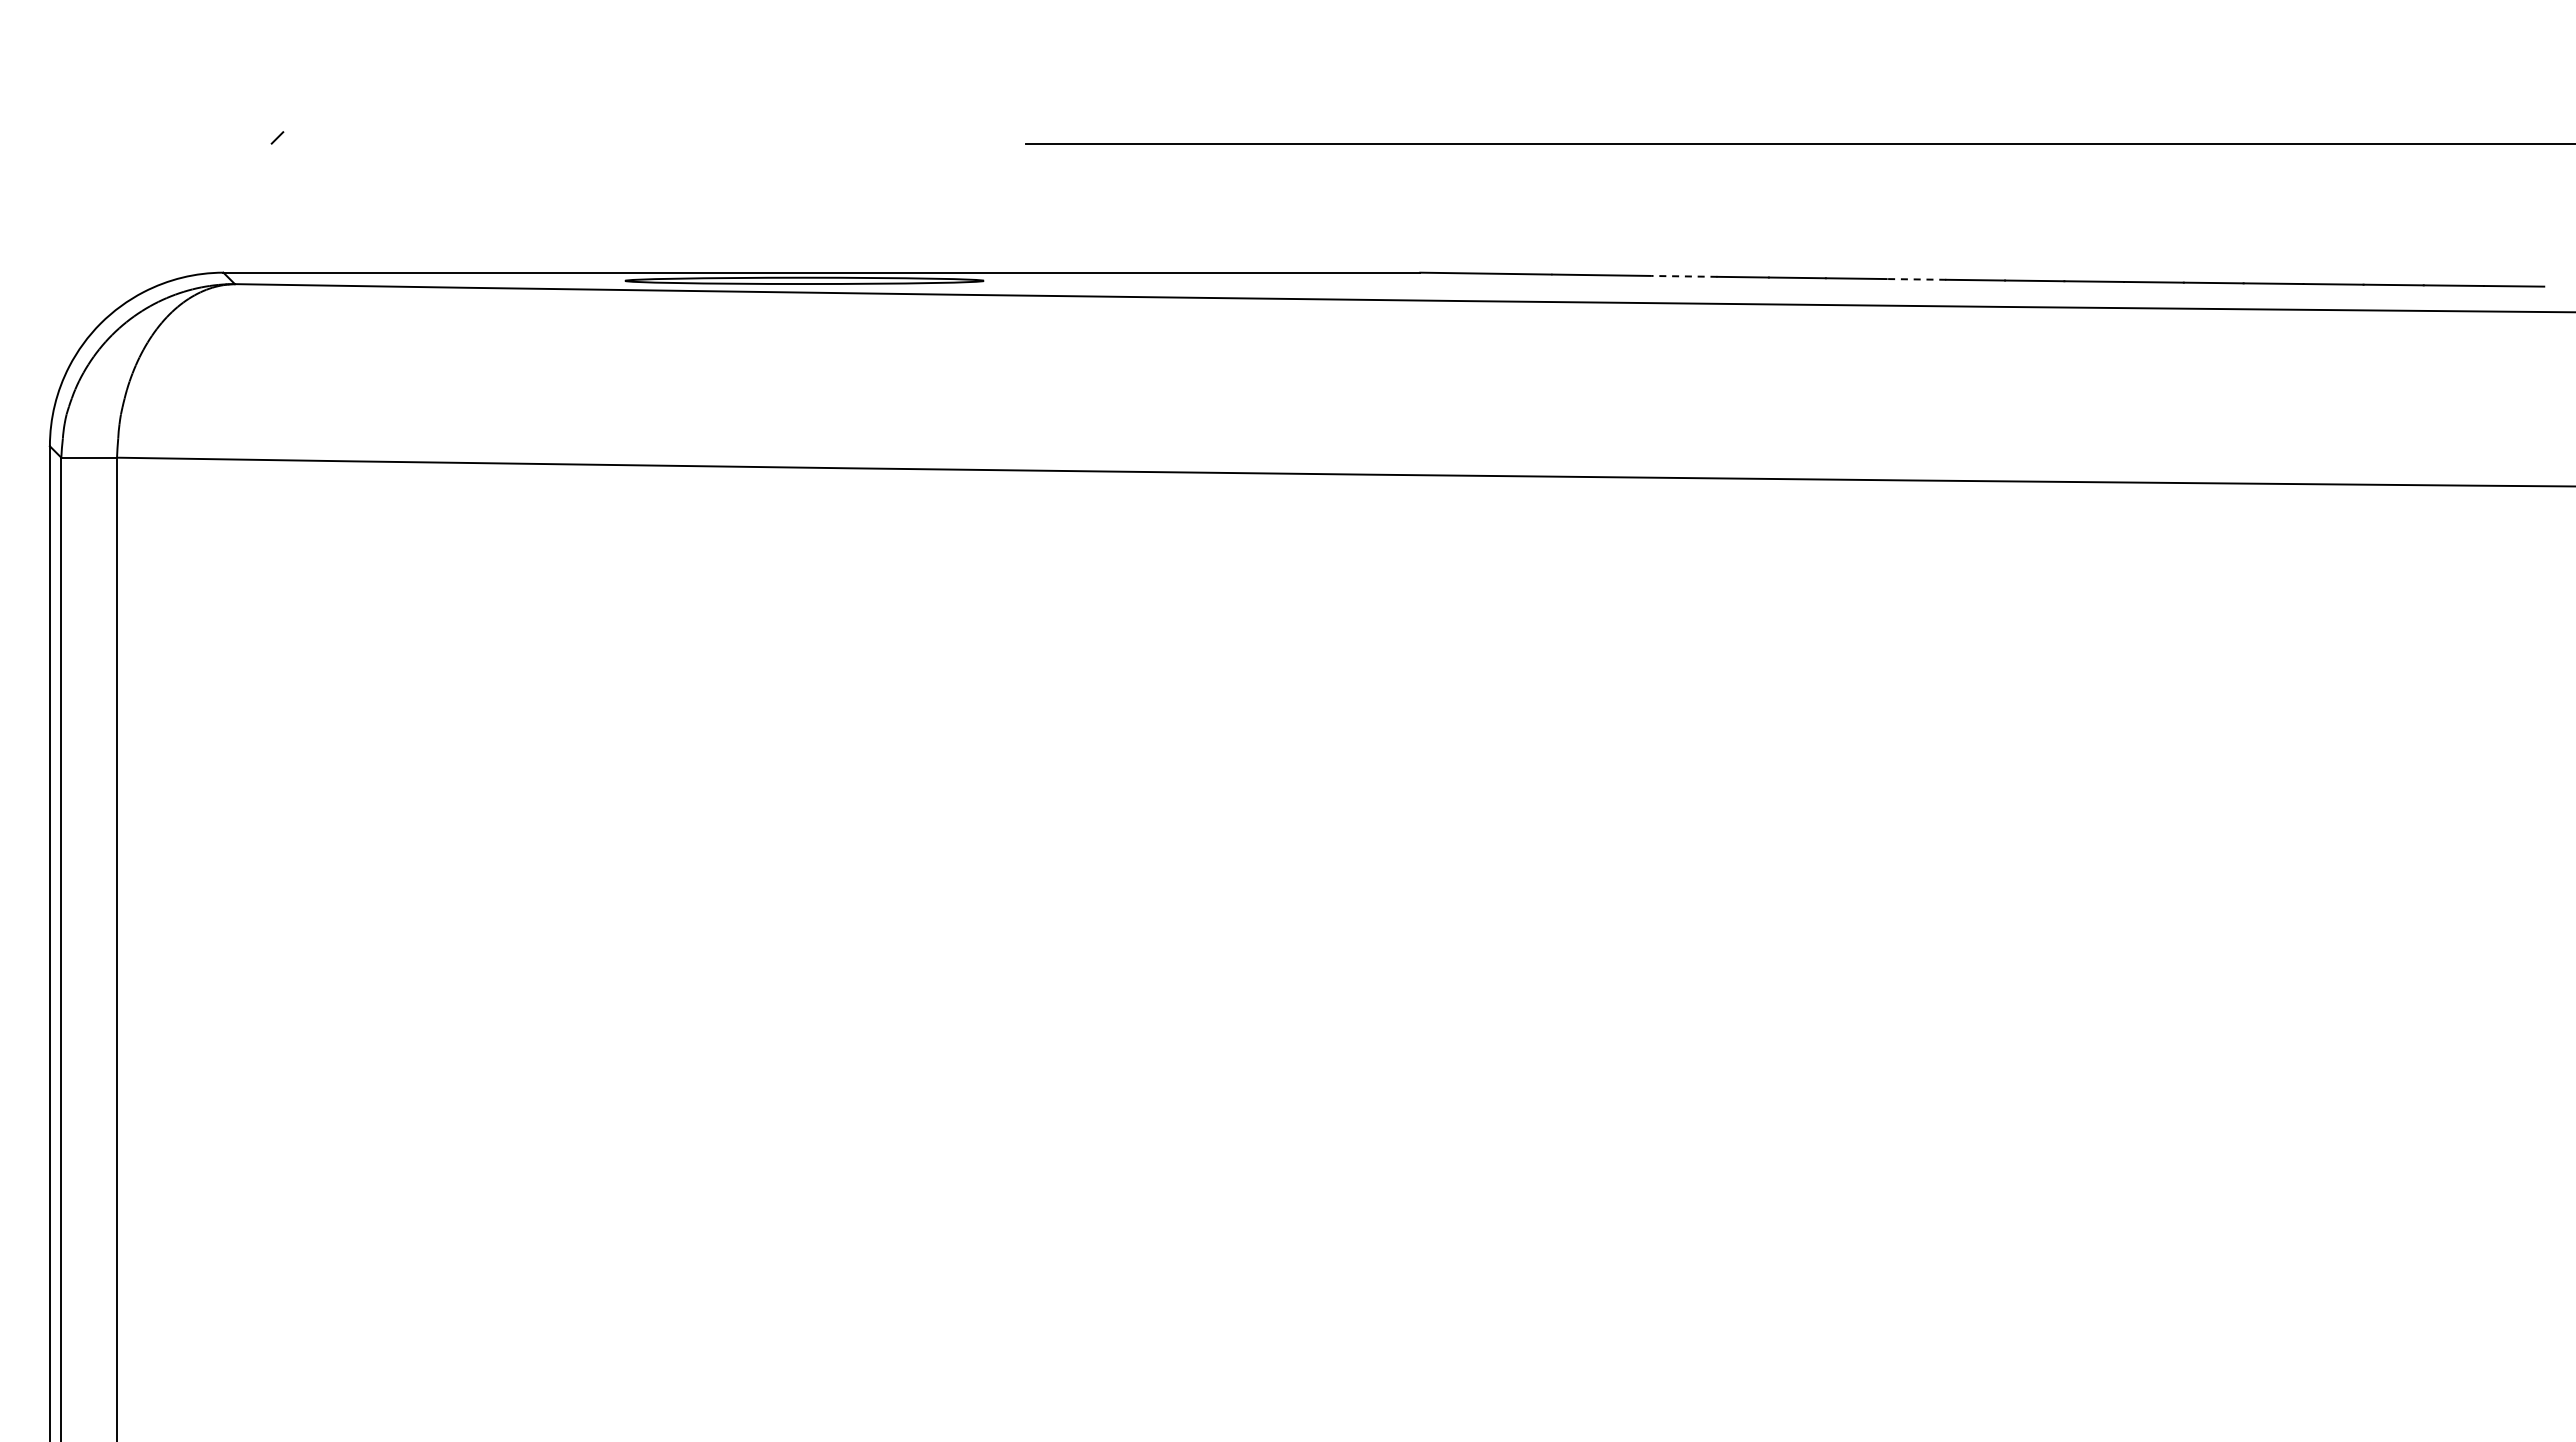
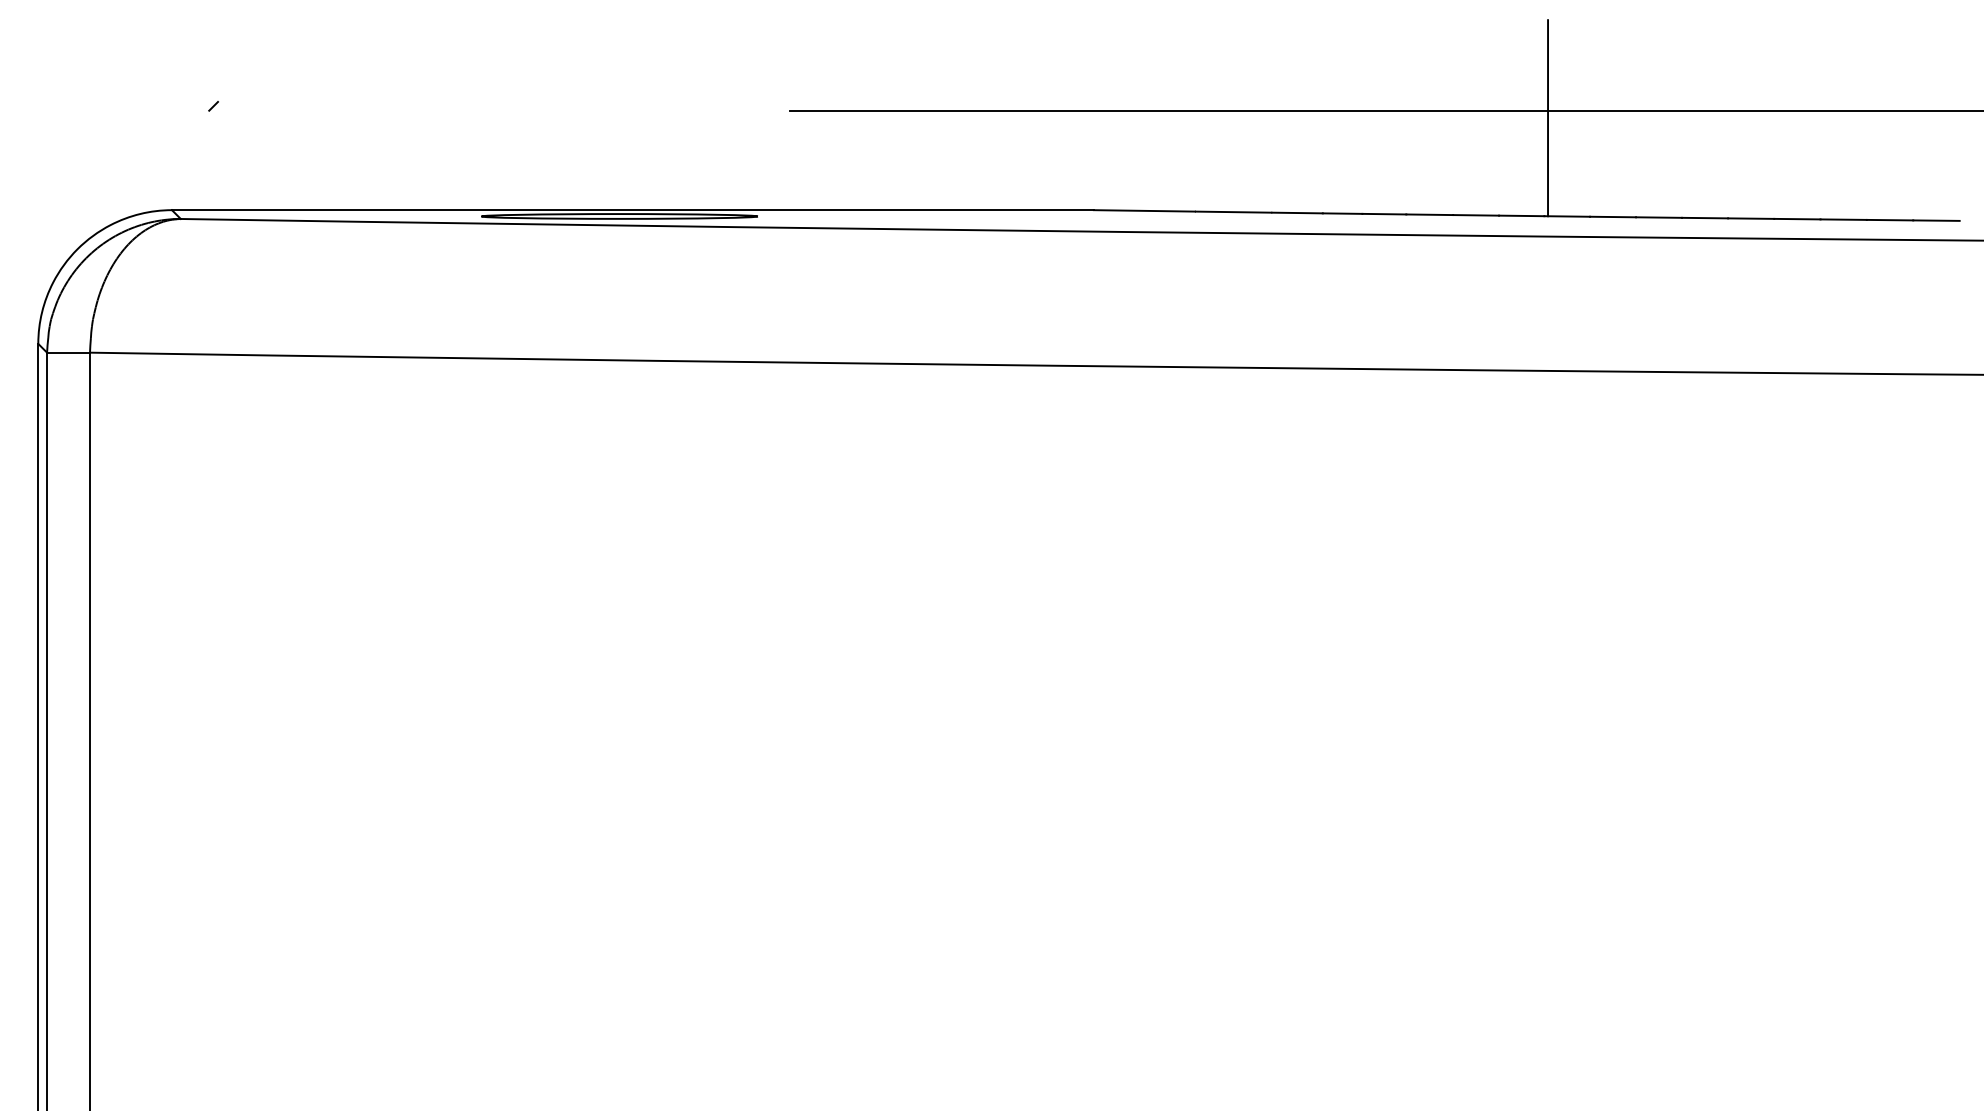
line: (2009, 153) -> (1547, 118), added
line: (1684, 276) -> (1297, 213), dashed -> solid
line: (1916, 279) -> (1476, 215), dashed -> solid

